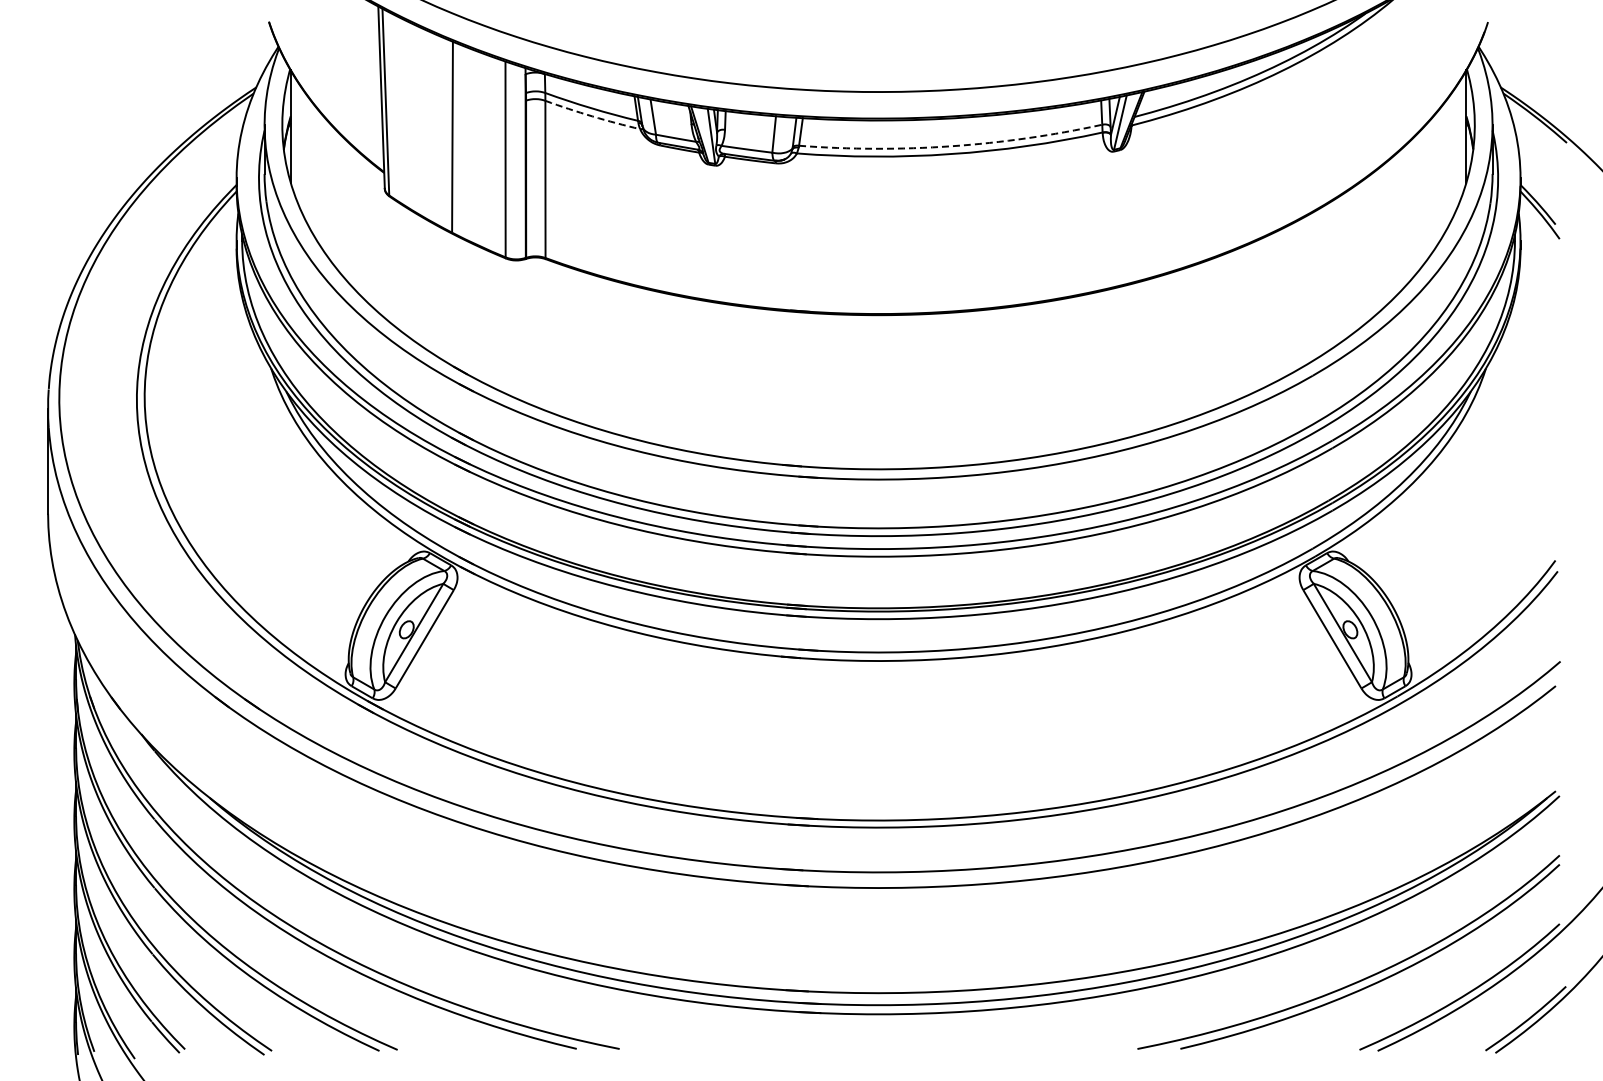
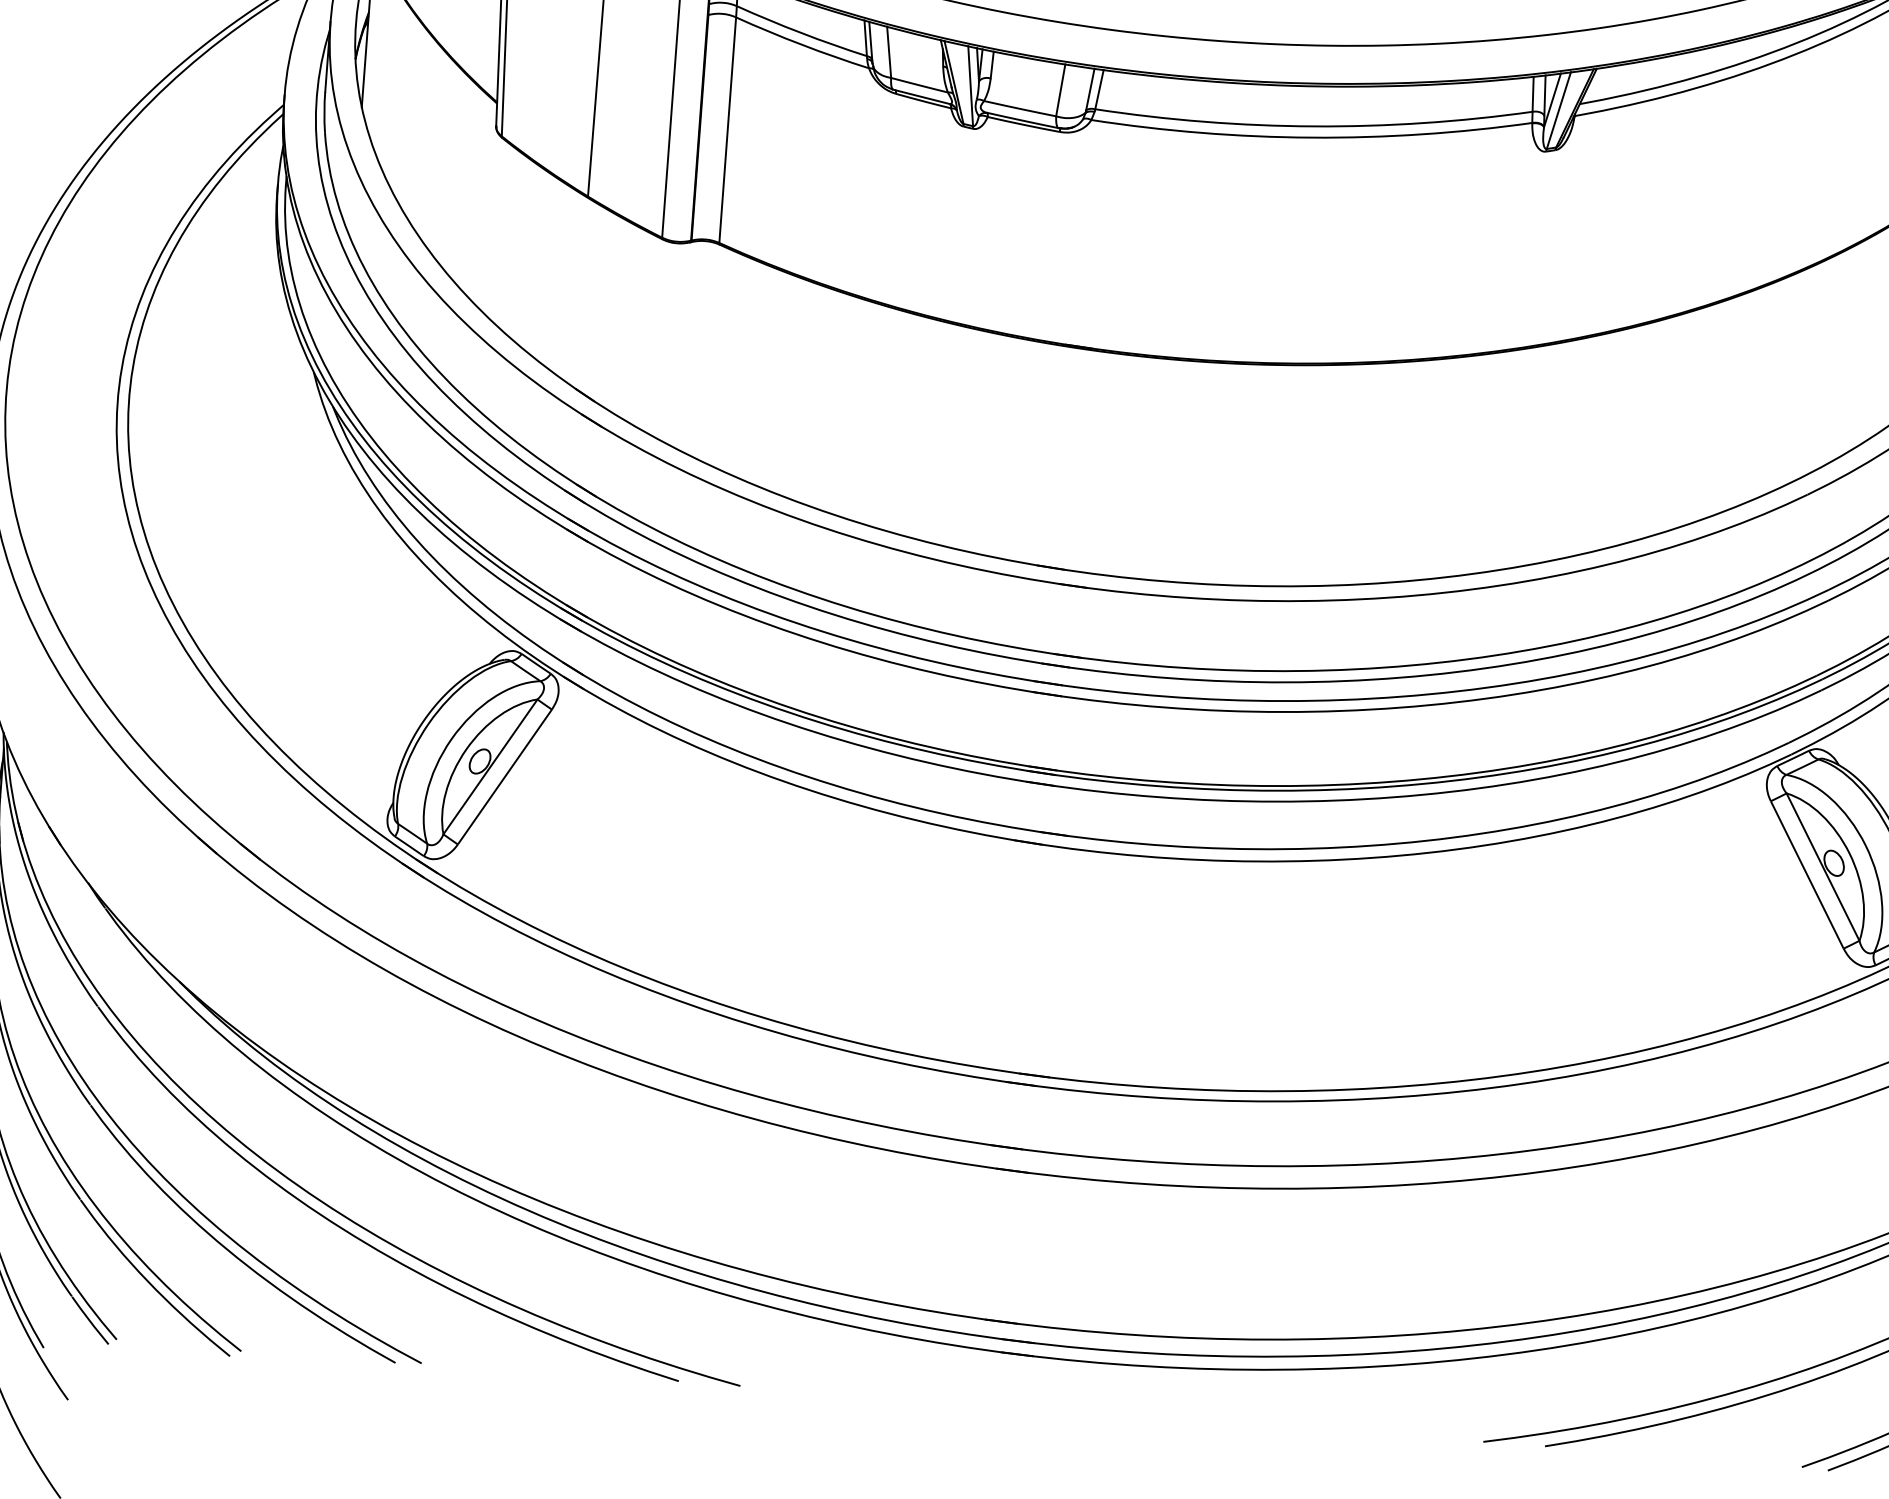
arc: (592, 116) -> (801, 44), dashed -> solid
arc: (951, 146) -> (1313, 126), dashed -> solid

